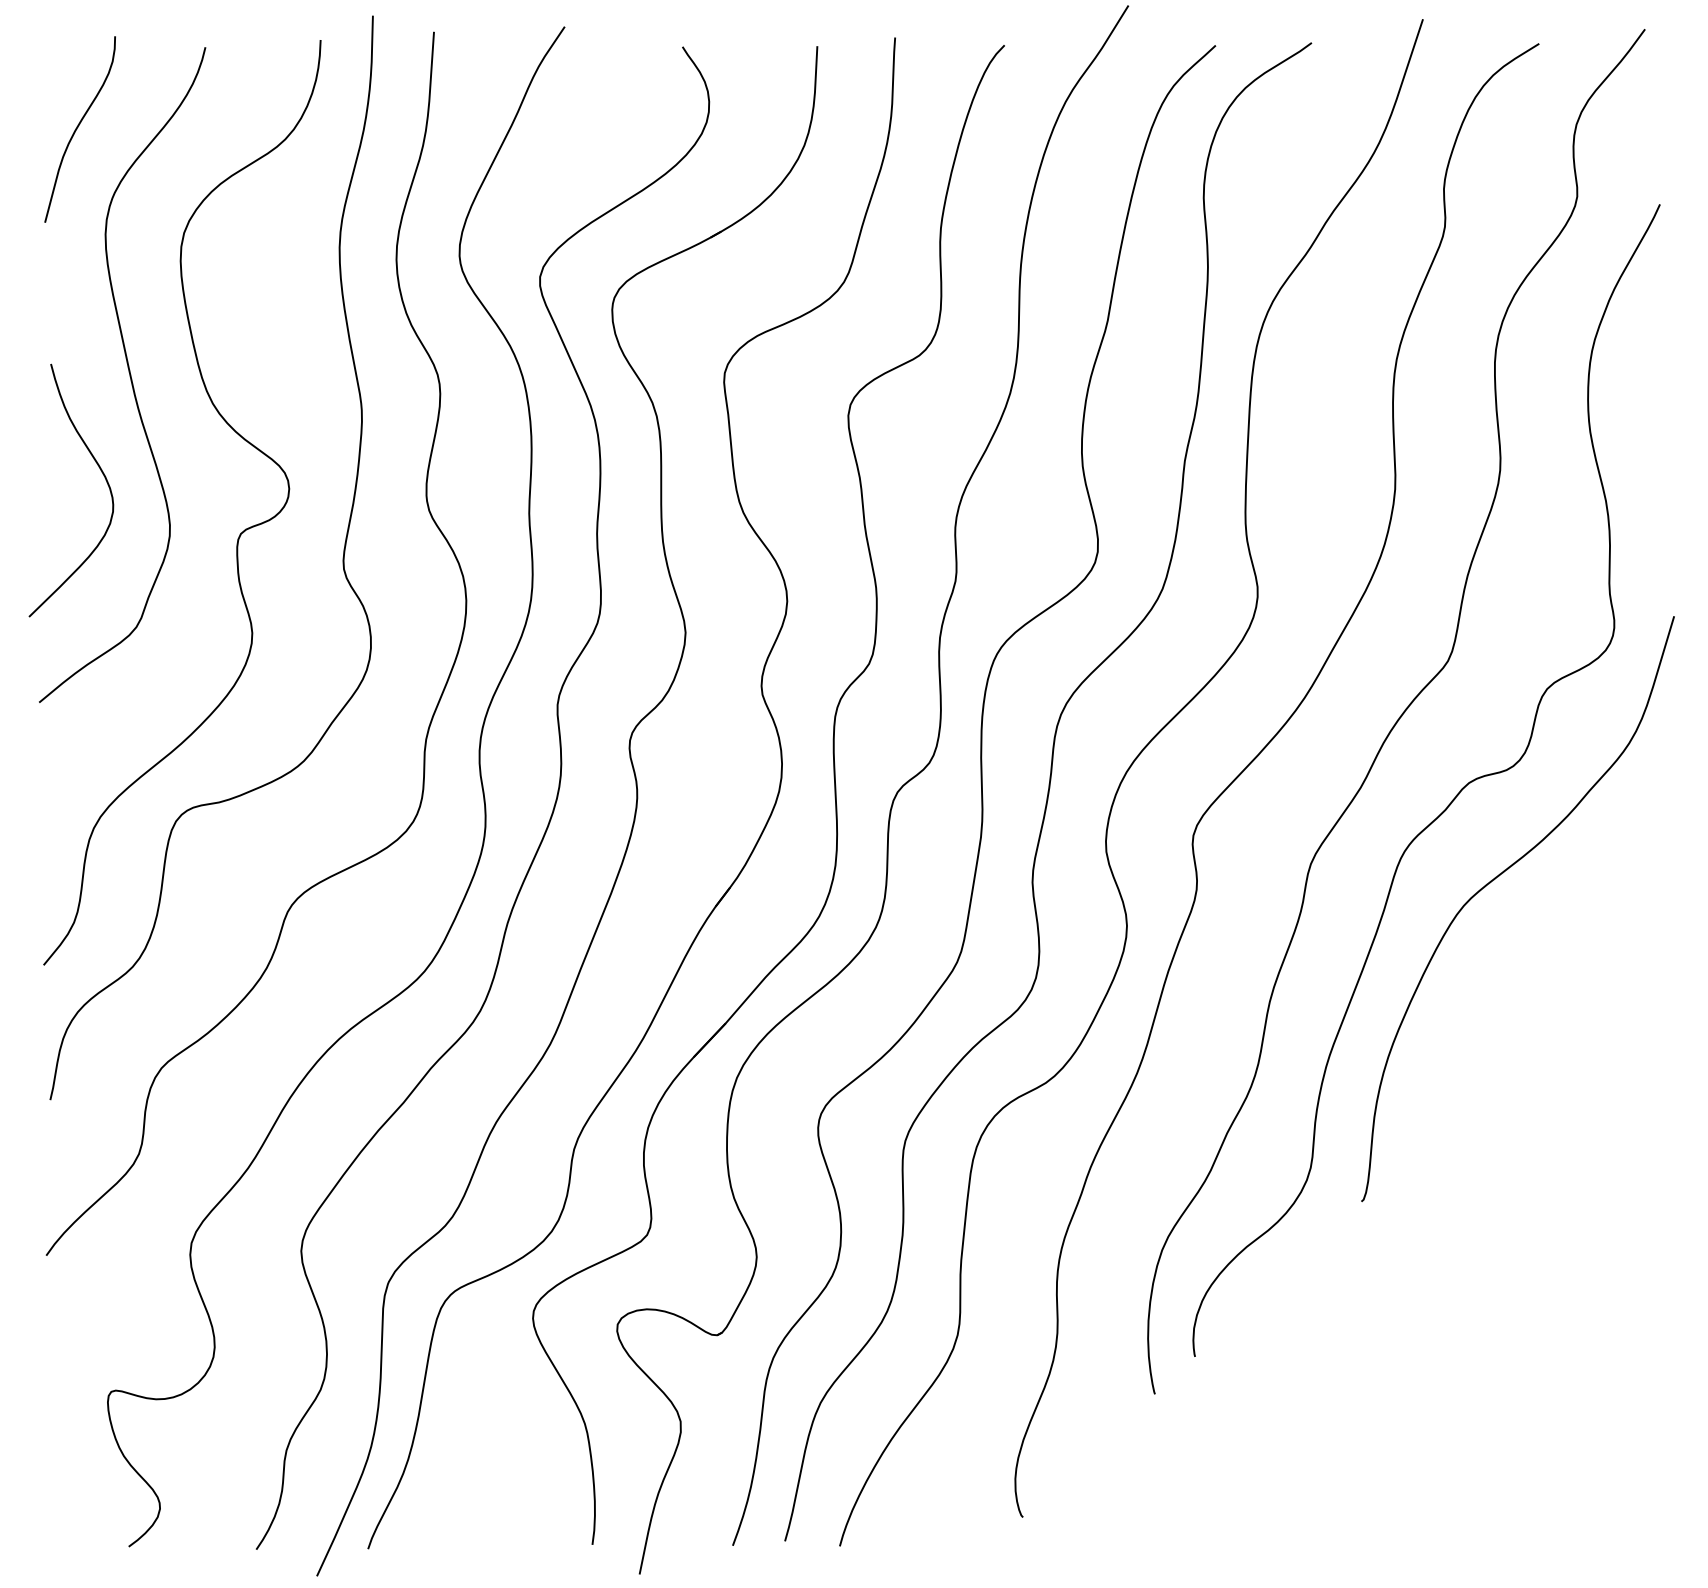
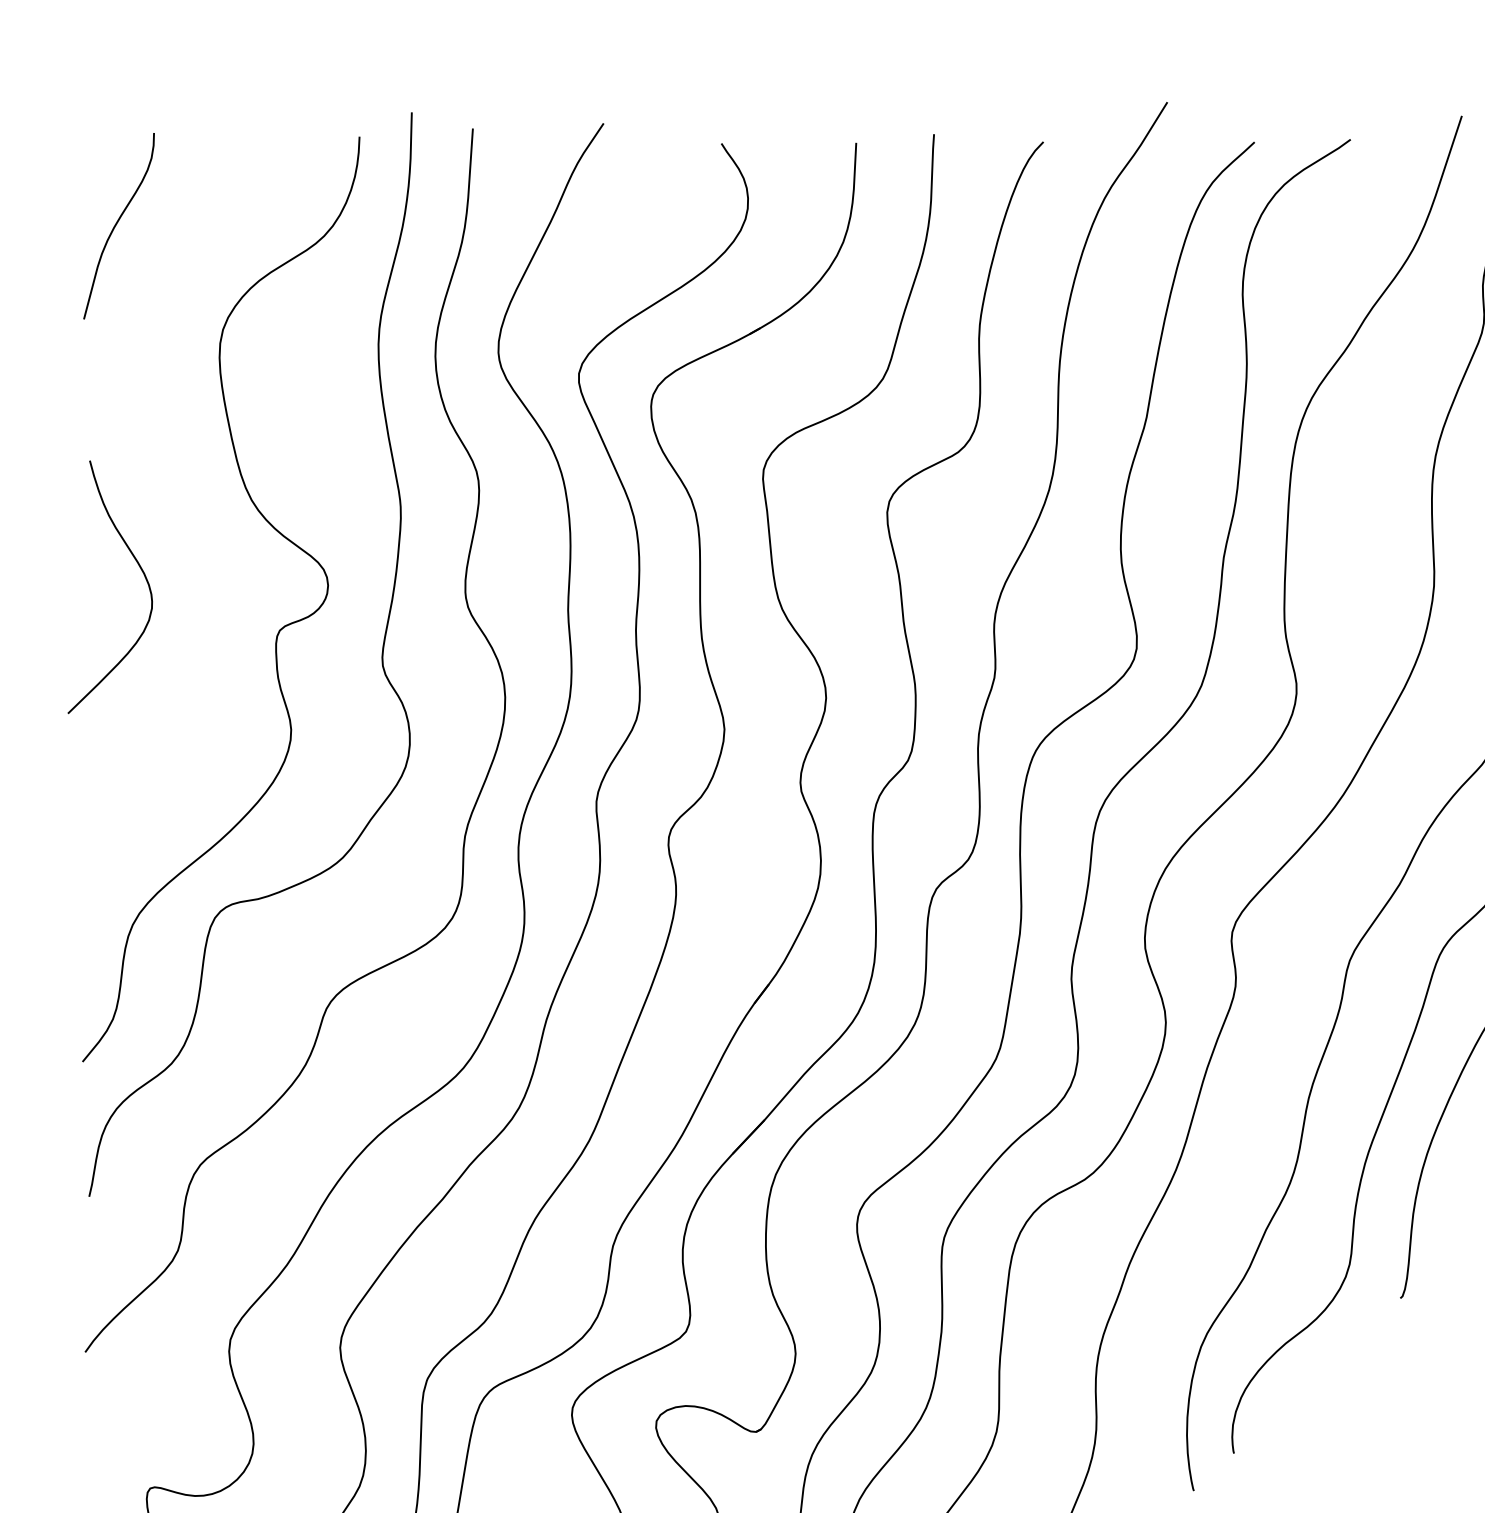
curve: (128, 372) -> (167, 469), removed

